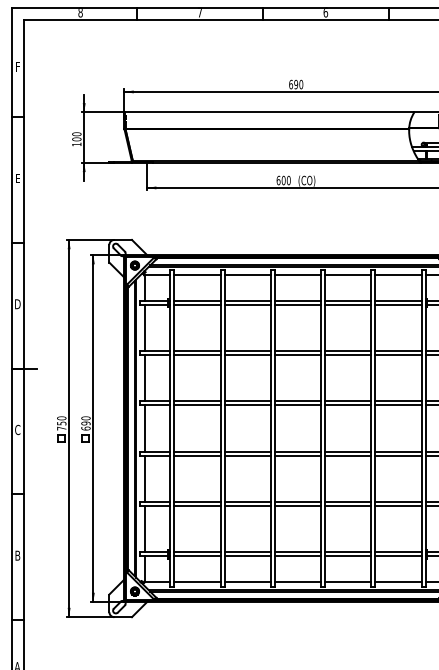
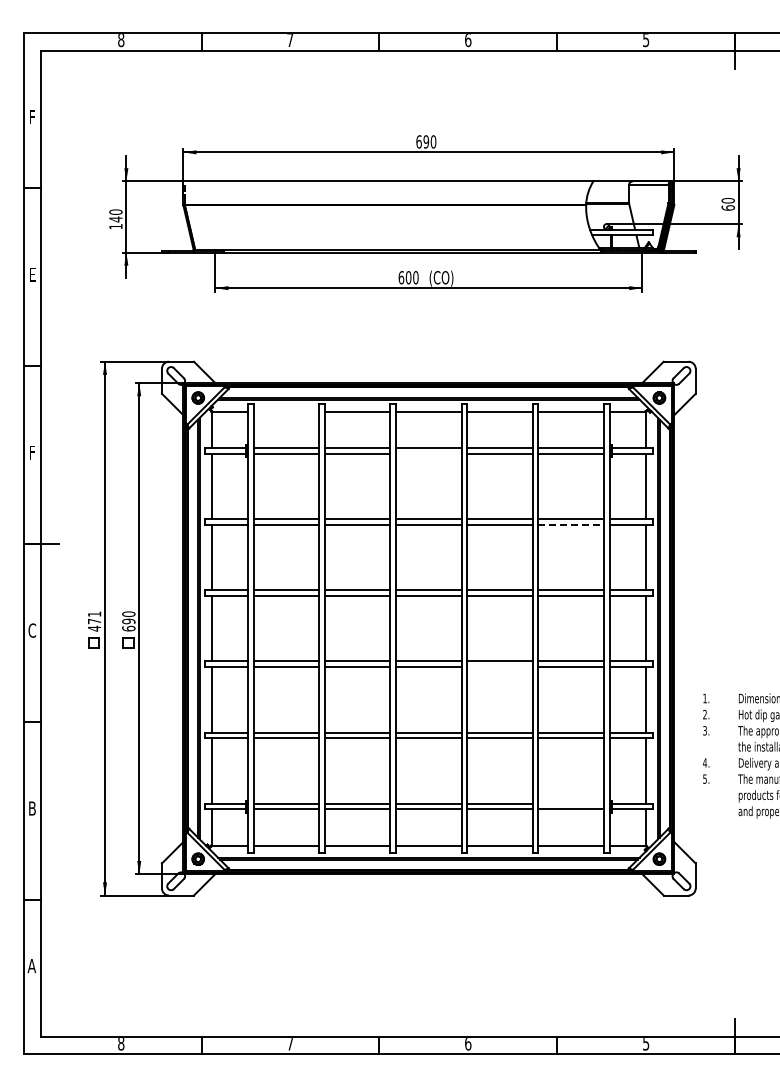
text: (76, 139) -> (115, 219), 100 -> 140
line: (197, 275) -> (286, 411), removed
text: (17, 304) -> (32, 452), D -> F
line: (297, 304) -> (428, 453), removed
line: (398, 354) -> (571, 524), solid -> dashed
text: (61, 423) -> (94, 621), 750 -> 471
line: (347, 456) -> (499, 667), removed
line: (398, 552) -> (570, 803), removed

